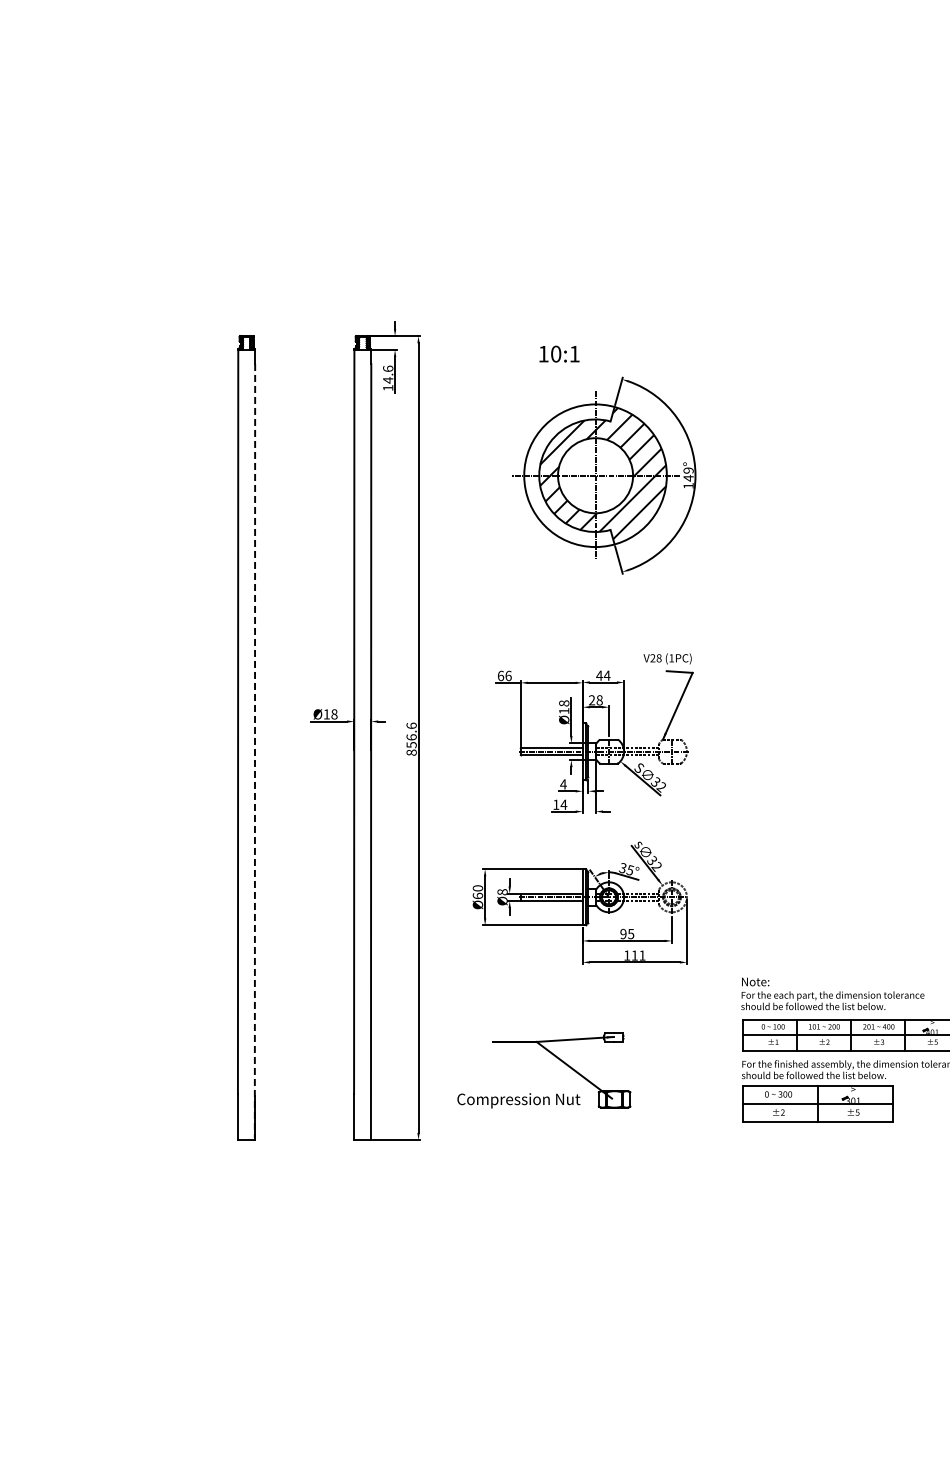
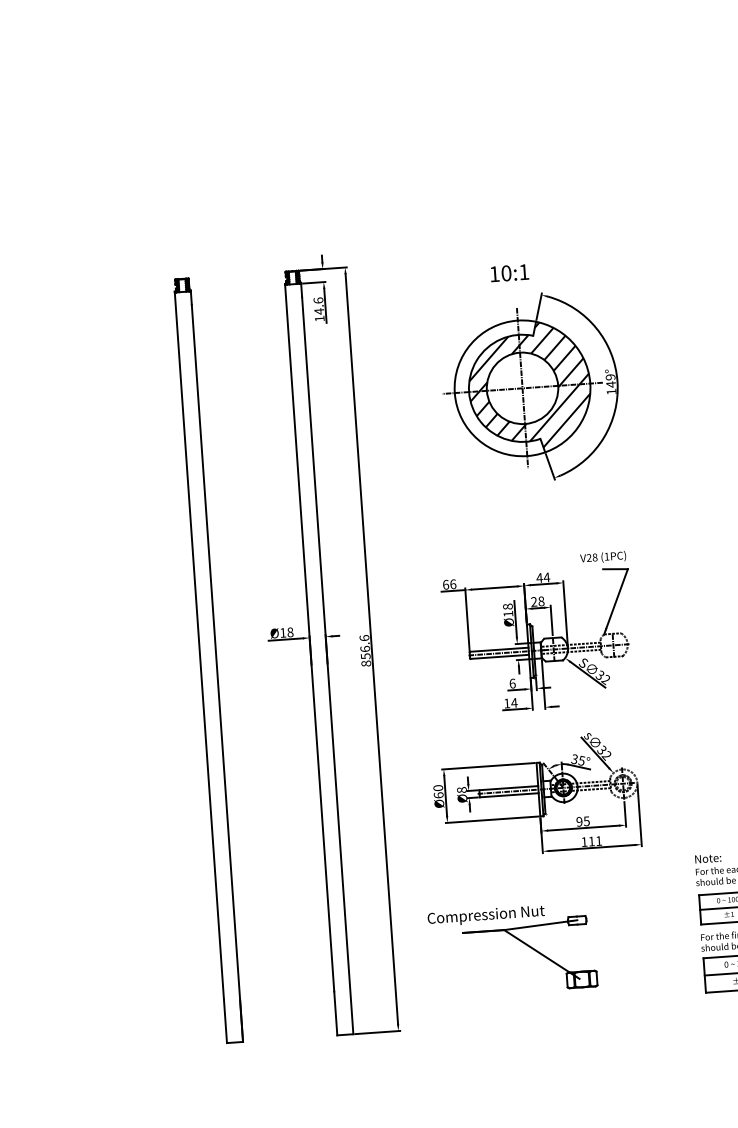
text: (559, 353) -> (509, 272), moved
line: (255, 751) -> (217, 672), dashed -> solid
text: (563, 784) -> (512, 683), 4 -> 6
text: (518, 1100) -> (485, 915), moved

